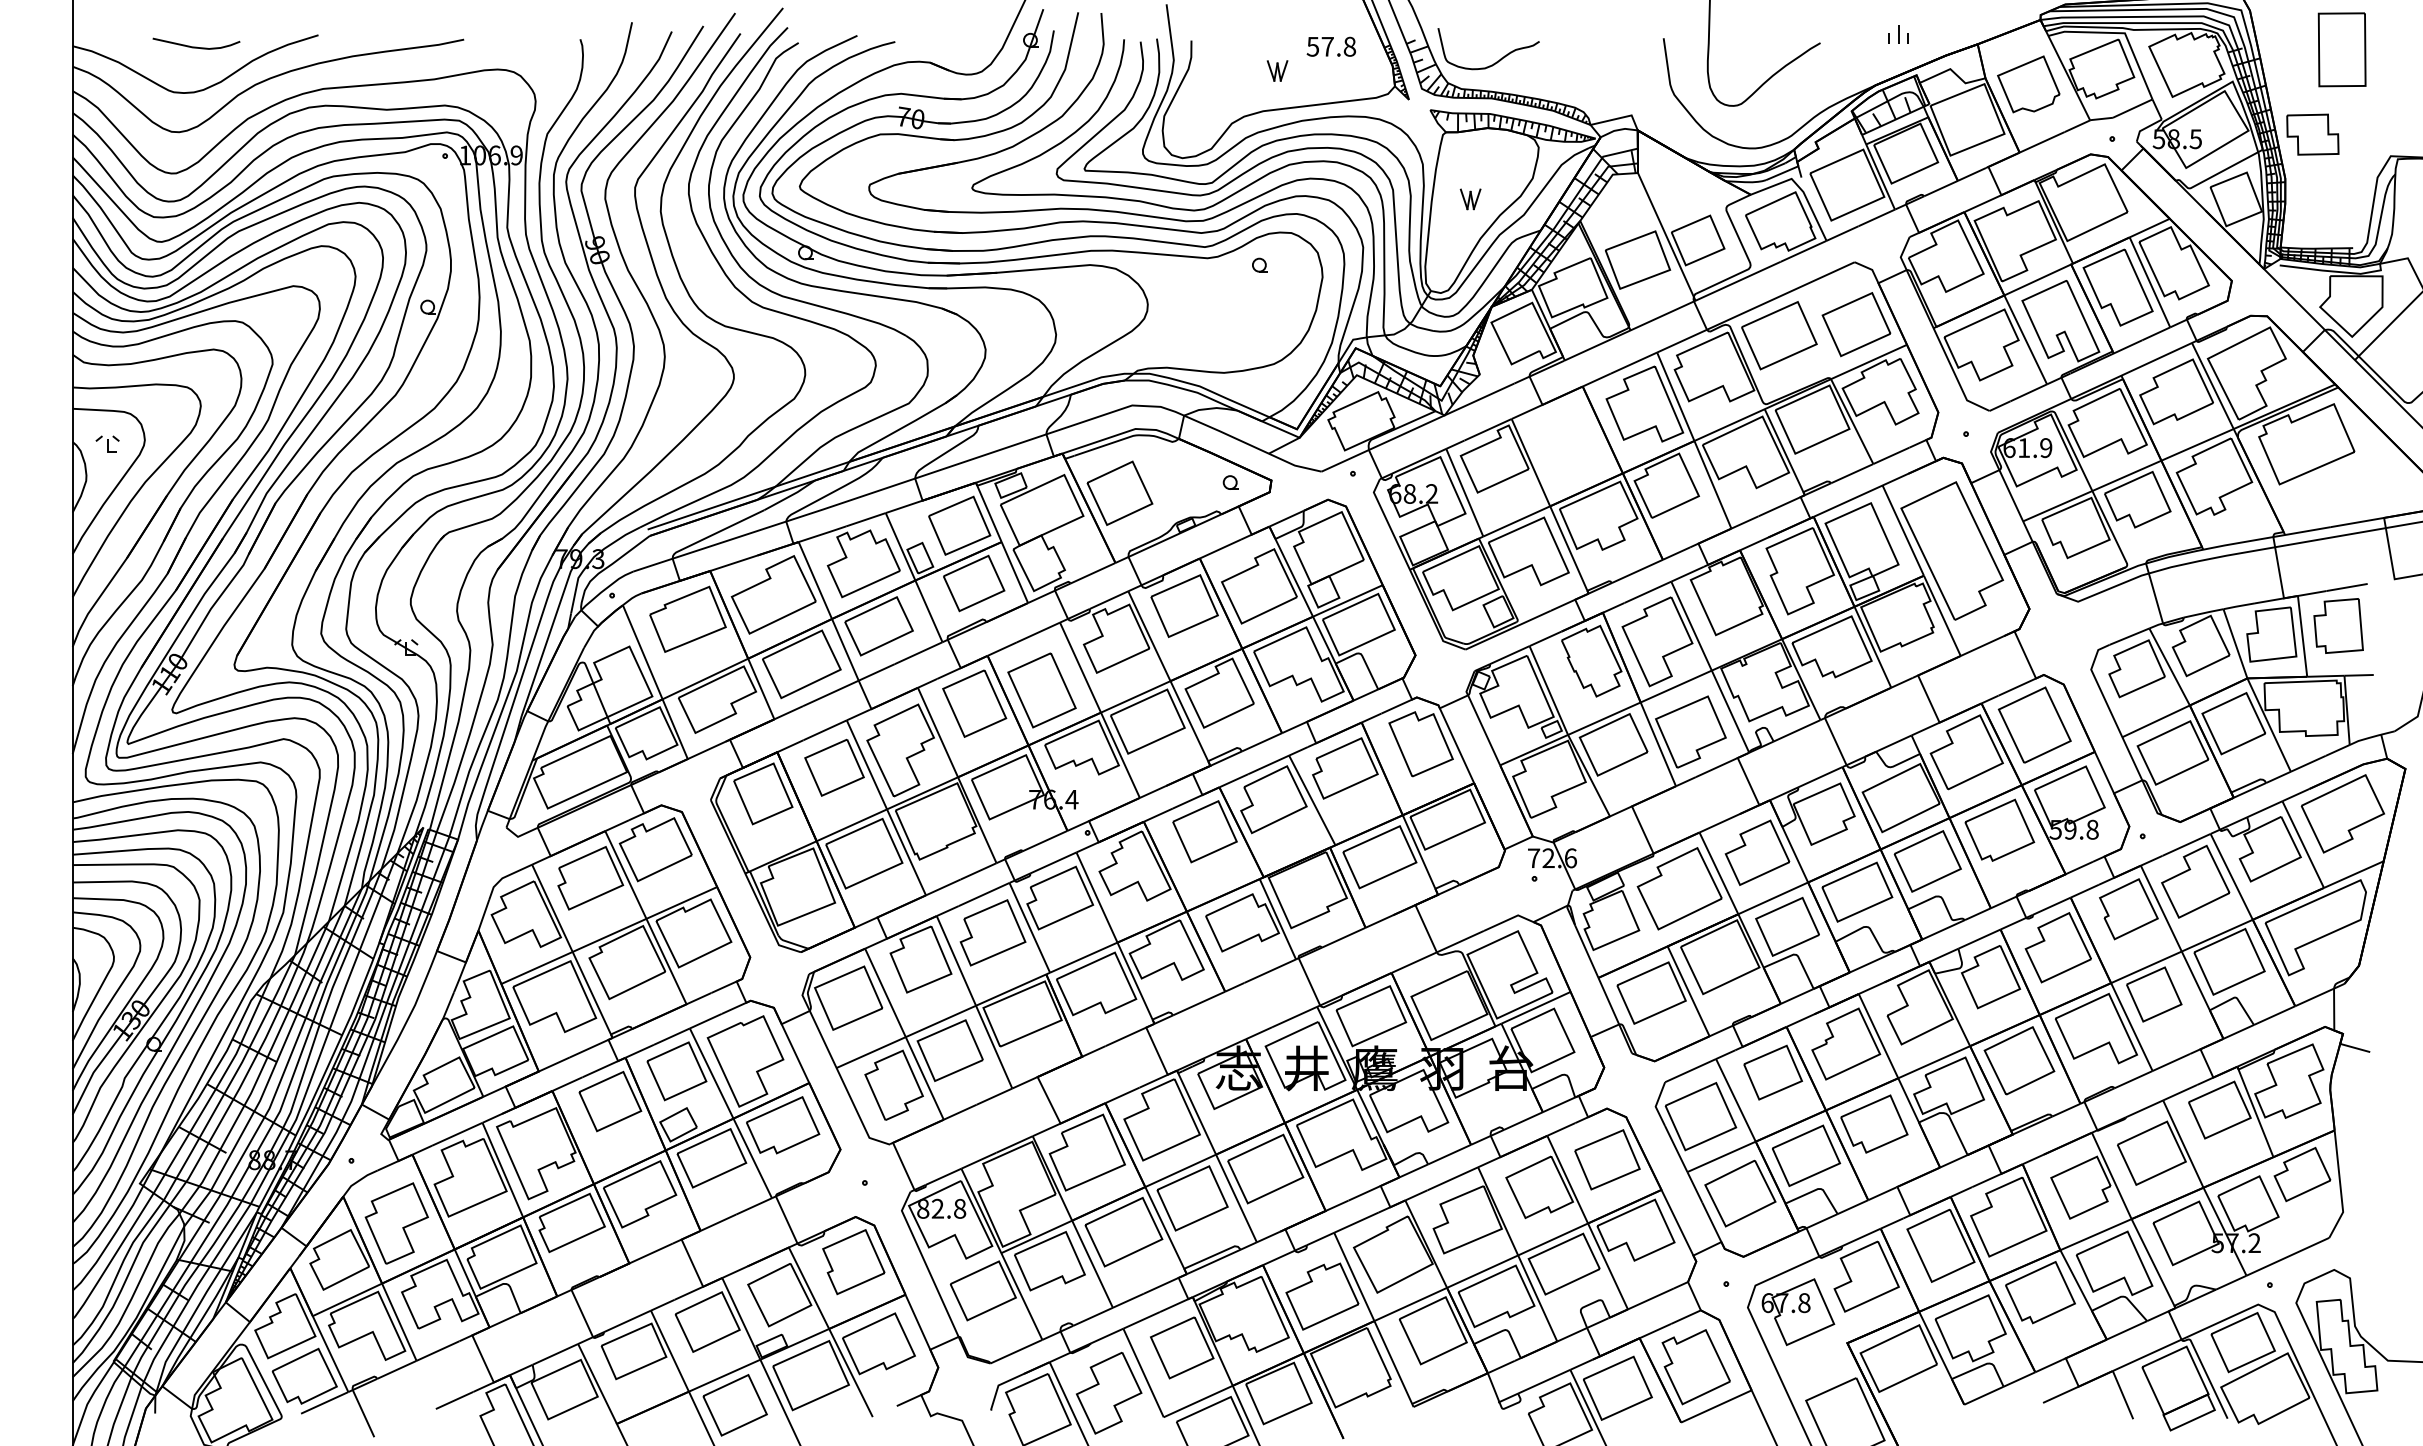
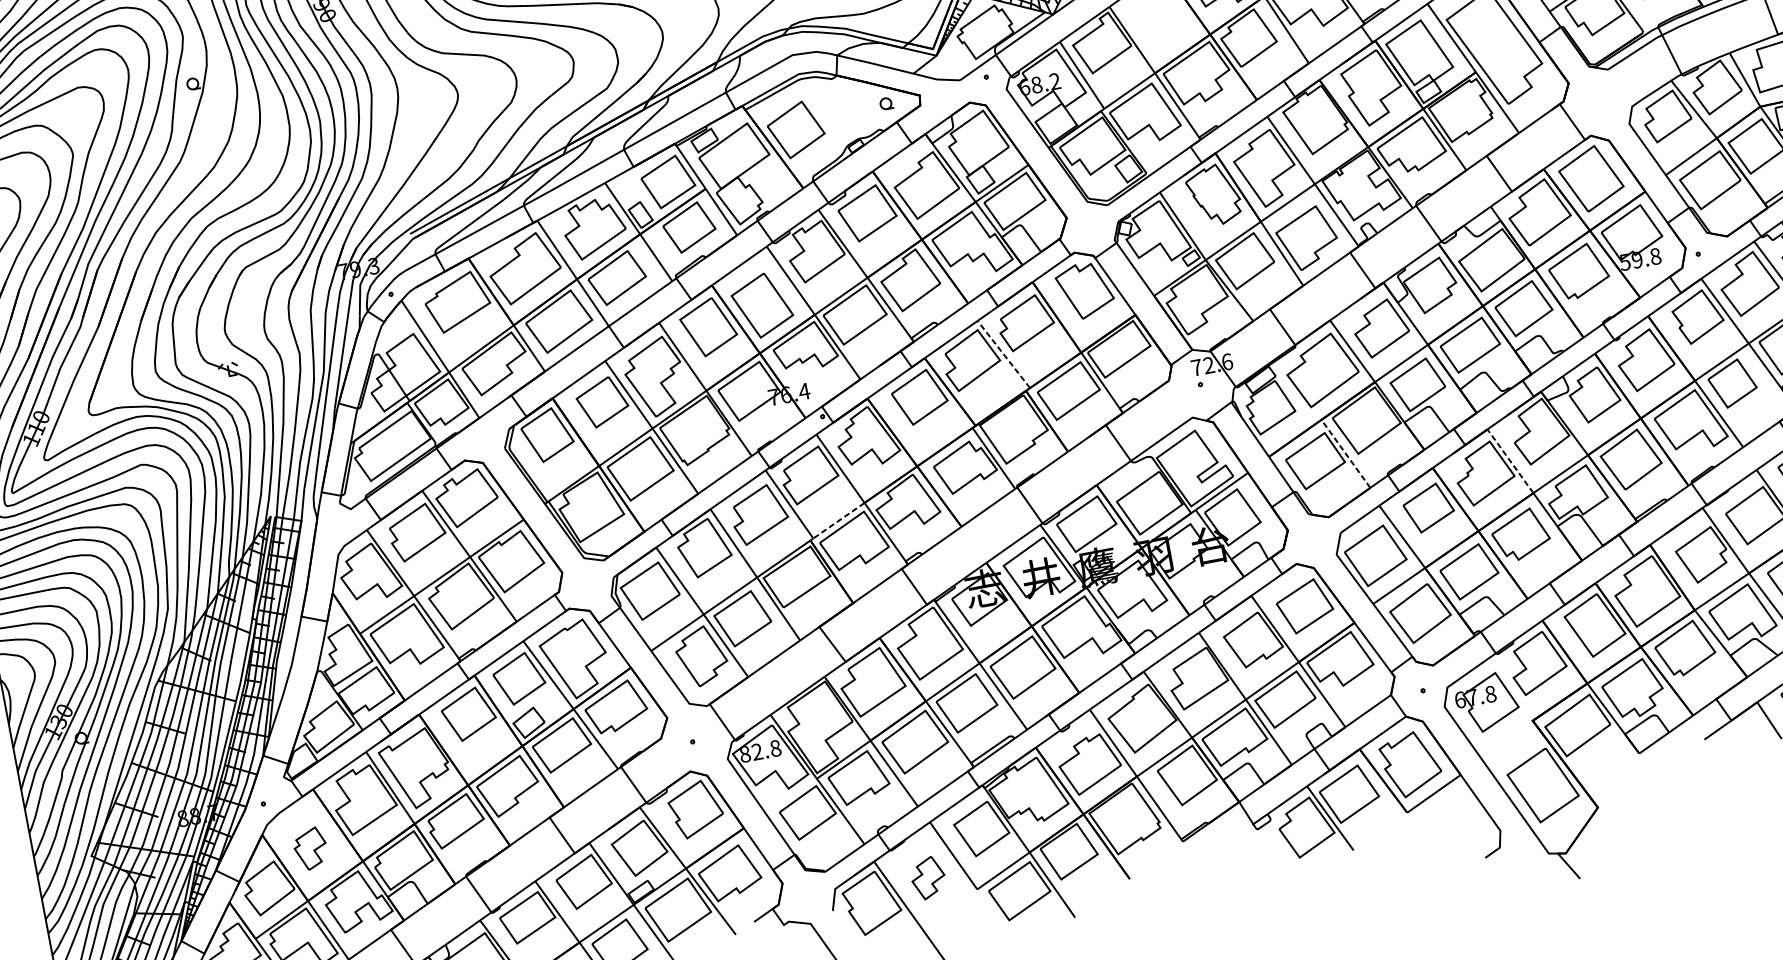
line: (1312, 800) -> (1004, 354), solid -> dashed
line: (1083, 957) -> (838, 520), solid -> dashed
line: (1688, 991) -> (1345, 454), solid -> dashed
line: (1878, 1036) -> (1510, 461), solid -> dashed
part: (396, 1223) -> (310, 848), size x0.6
part: (1109, 1393) -> (928, 878), size x0.6

